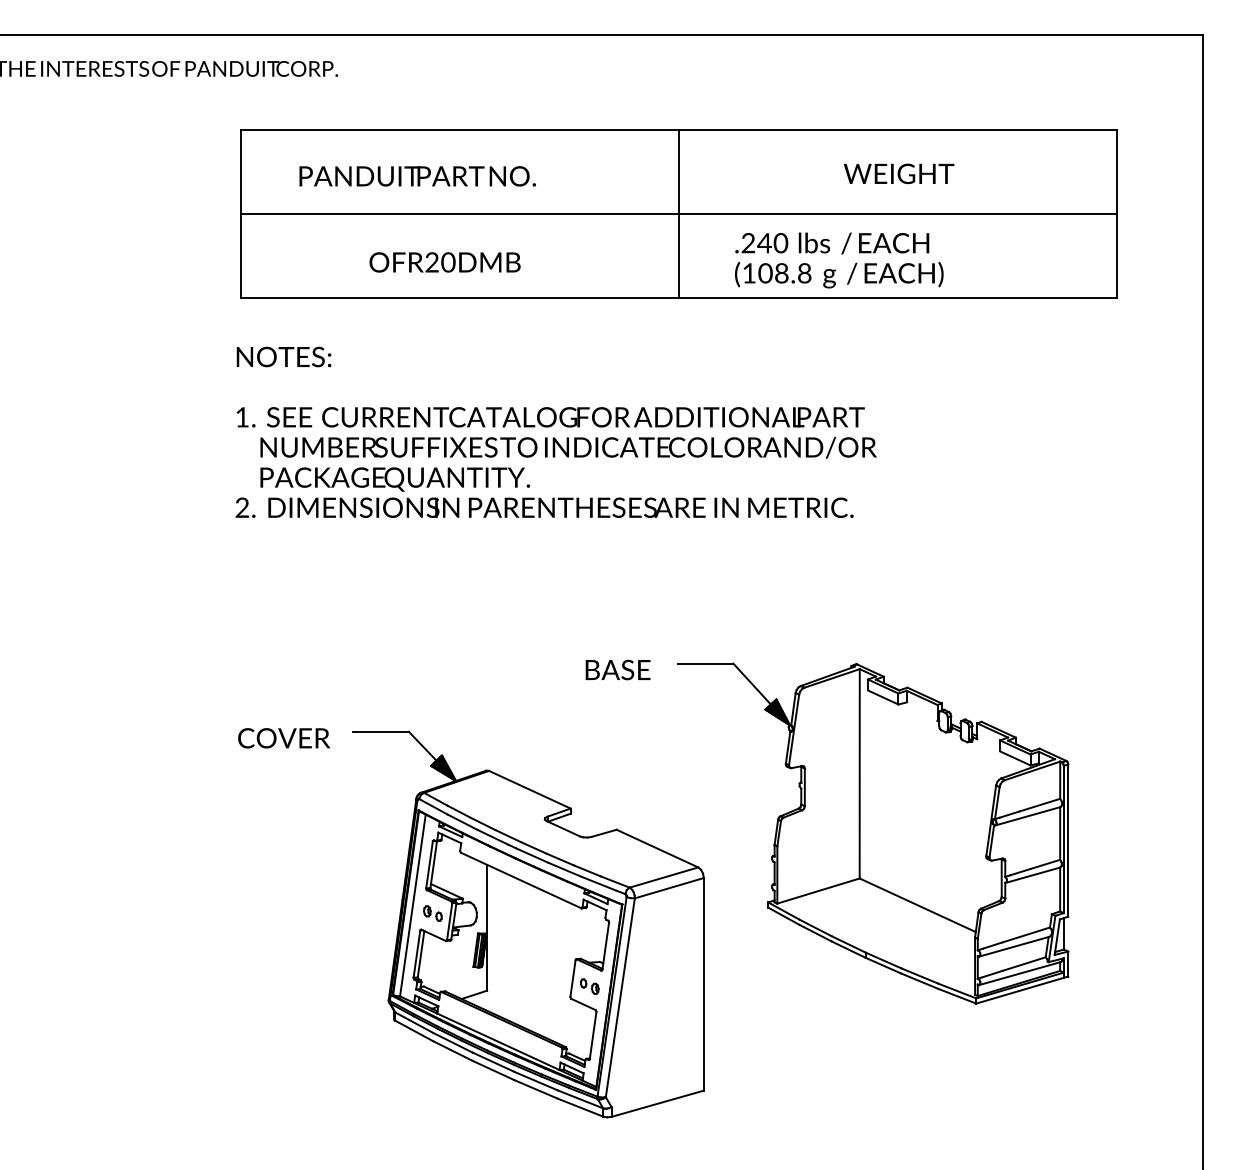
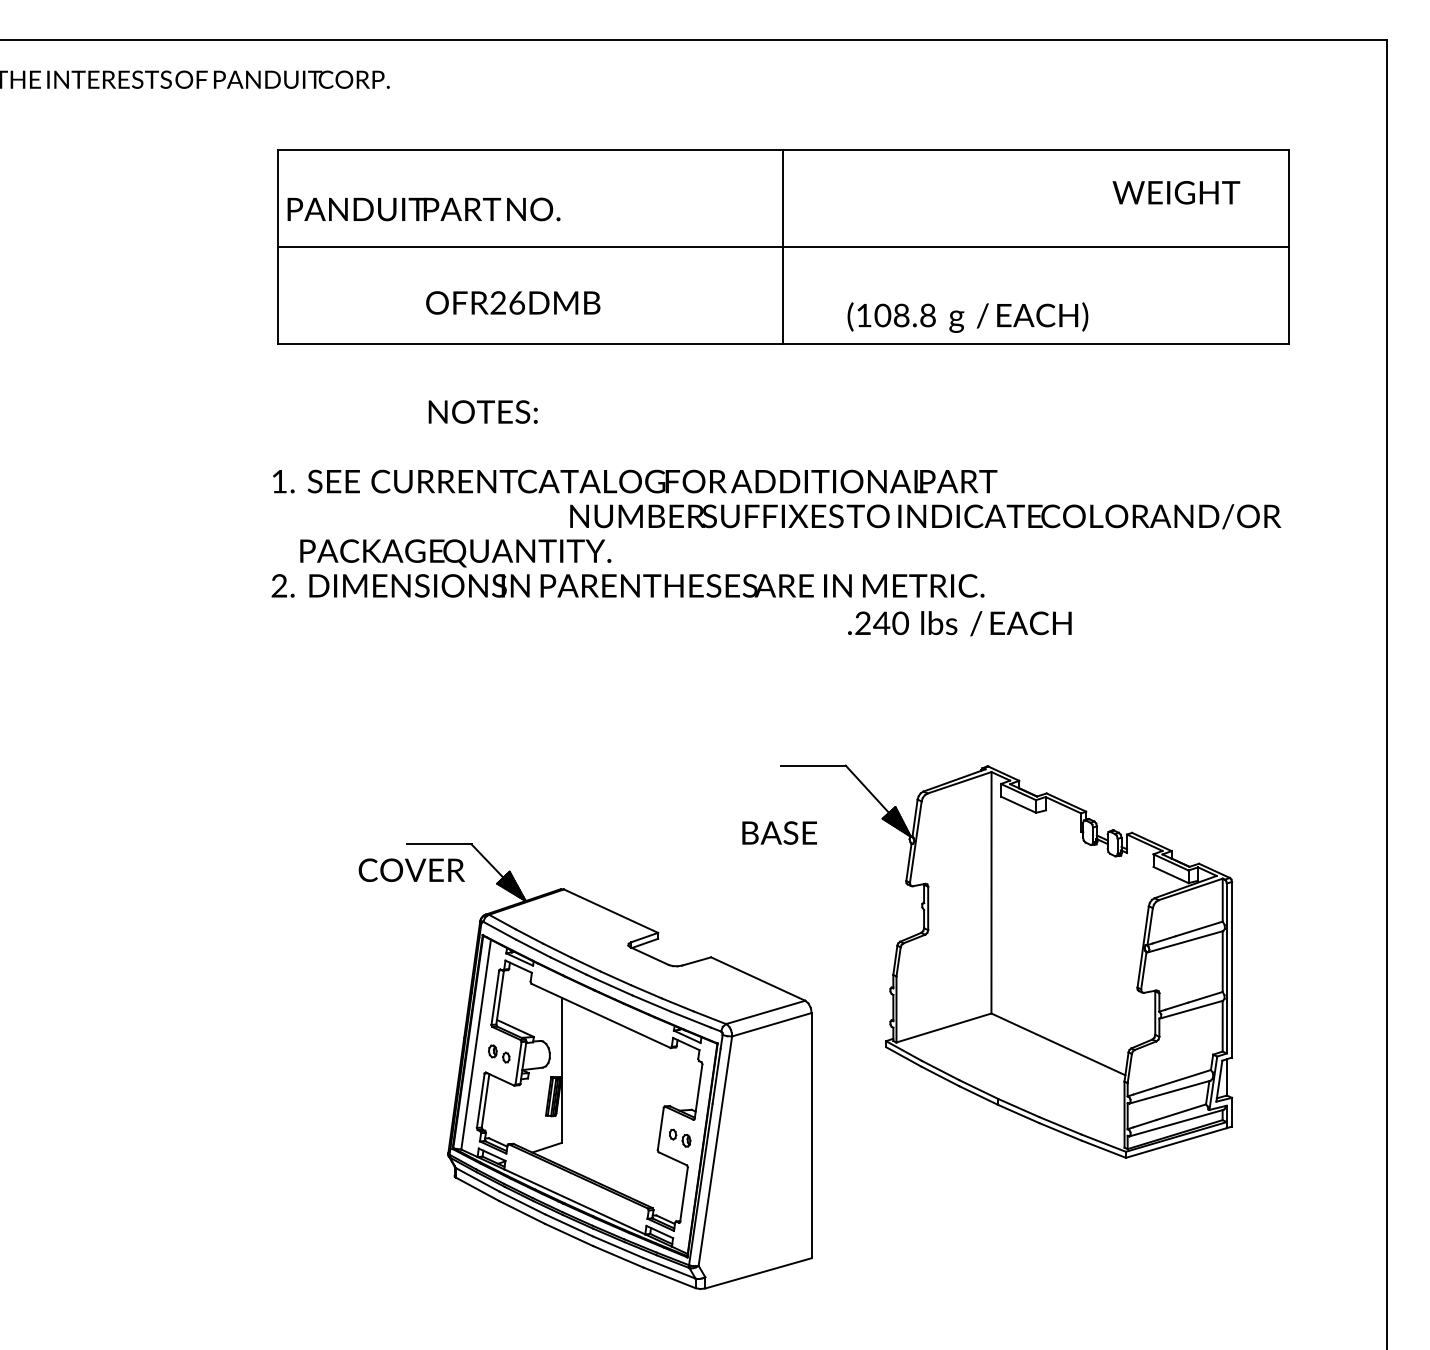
text: (898, 173) -> (1175, 192), moved
text: (417, 176) -> (423, 209), moved
text: (832, 243) -> (960, 623), moved
text: (448, 261) -> (517, 301), OFR20DMB -> OFR26DMB
text: (283, 356) -> (482, 411), moved
text: (568, 447) -> (925, 516), moved
text: (617, 669) -> (779, 832), moved
text: (284, 738) -> (412, 870), moved

